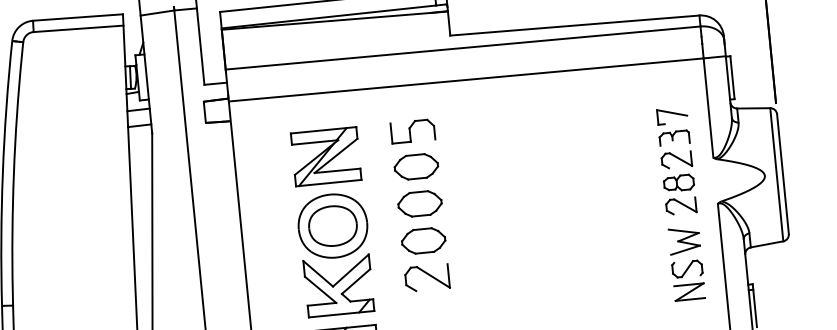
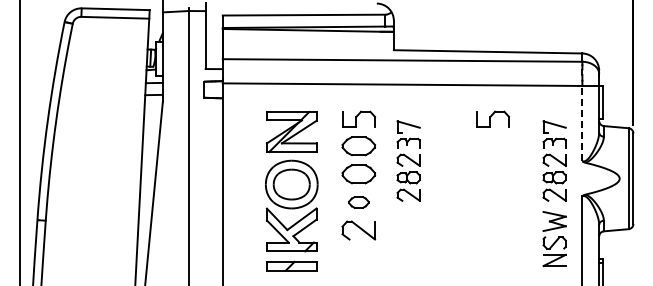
line: (708, 107) -> (582, 123), solid -> dashed
part: (589, 112) -> (492, 118), added
part: (483, 179) -> (408, 160), added
part: (423, 241) -> (358, 202), size x0.6

